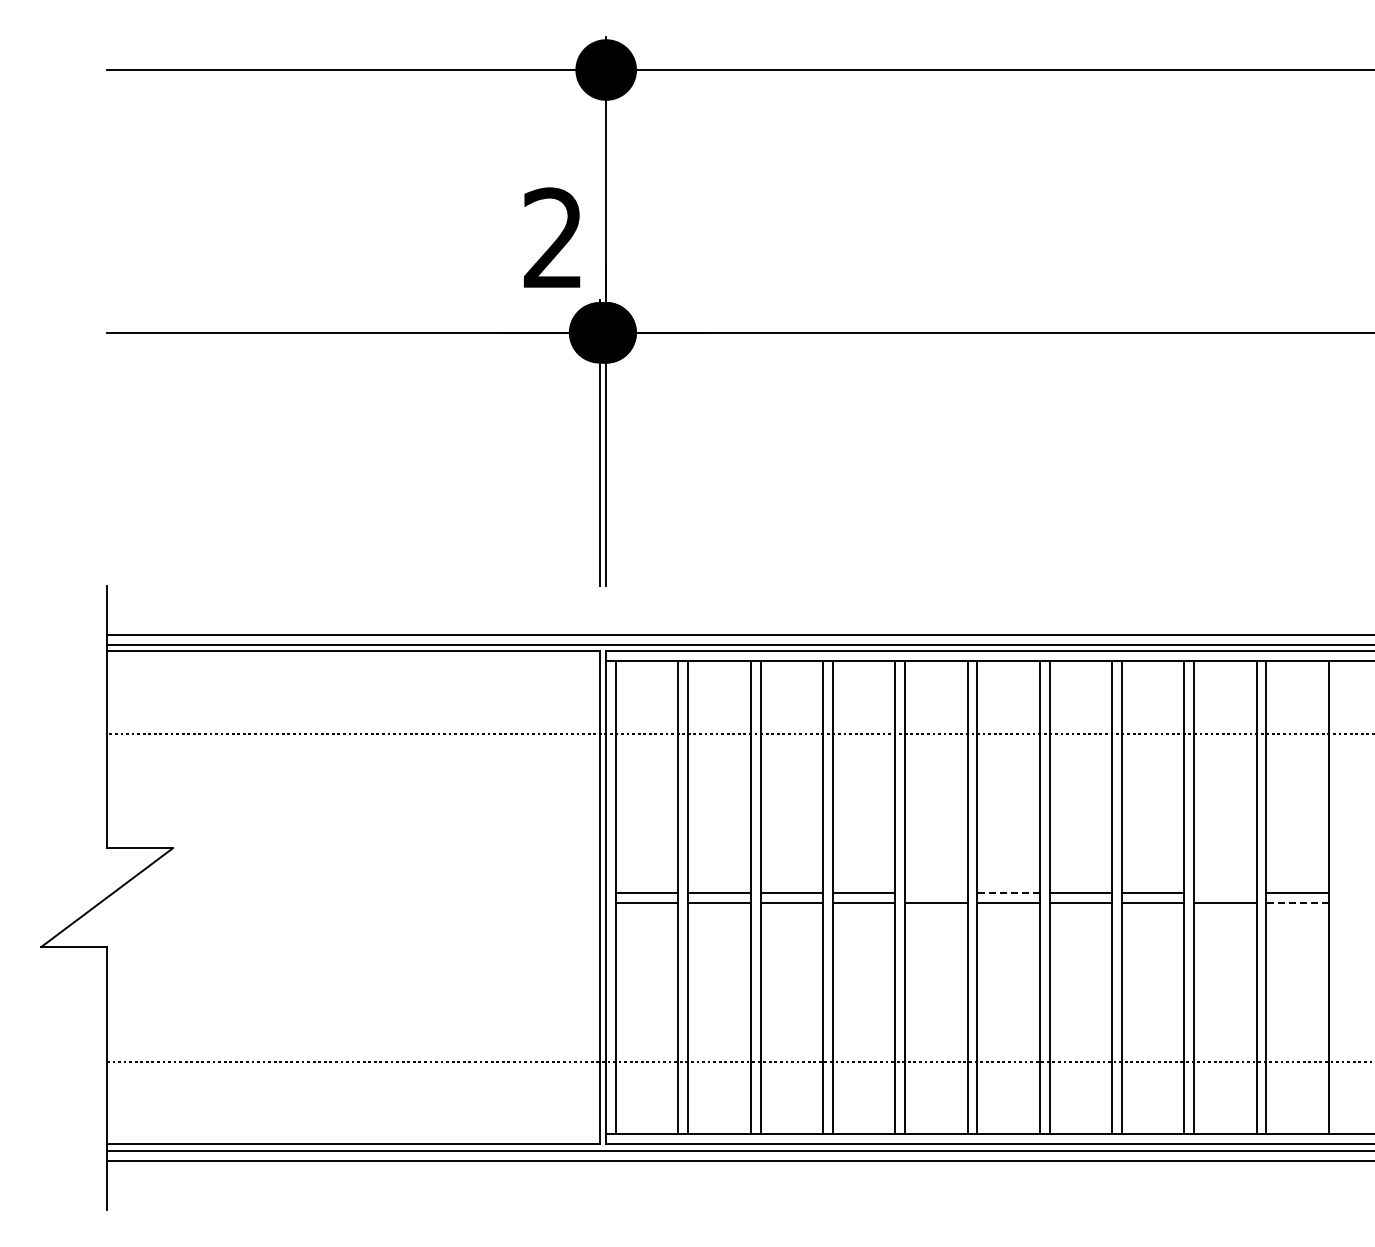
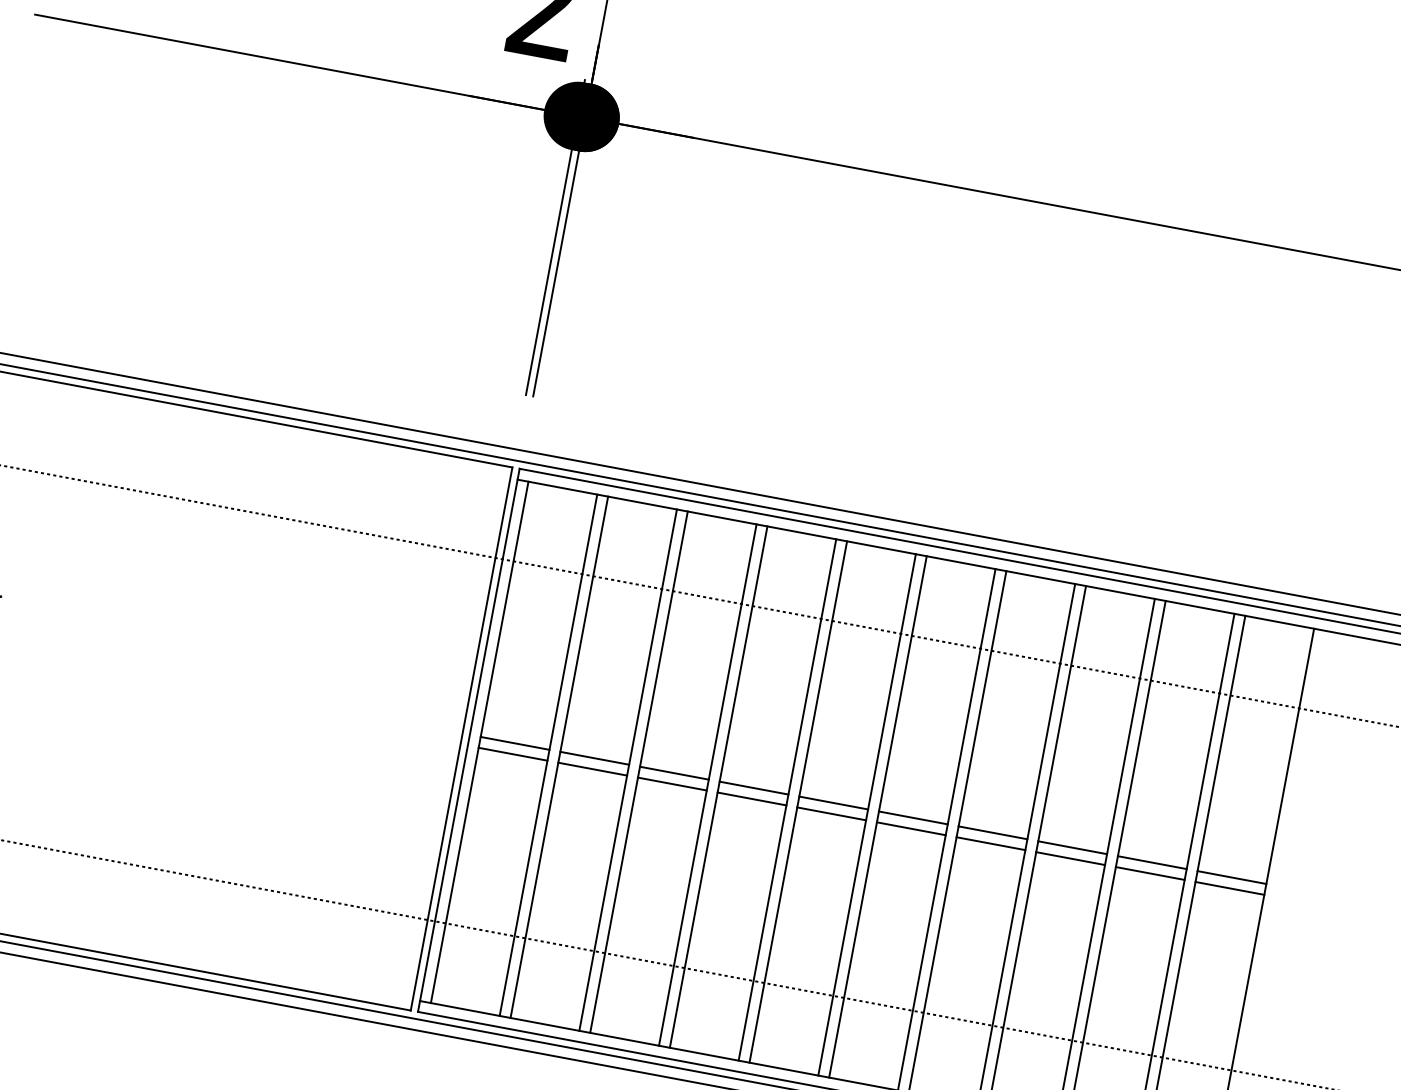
line: (936, 892) -> (834, 802), added
line: (1008, 892) -> (913, 817), dashed -> solid
line: (1225, 892) -> (1152, 862), added
line: (1297, 902) -> (1229, 888), dashed -> solid

